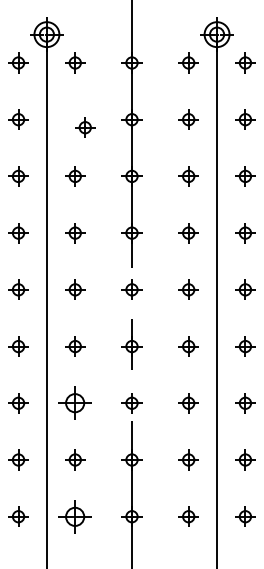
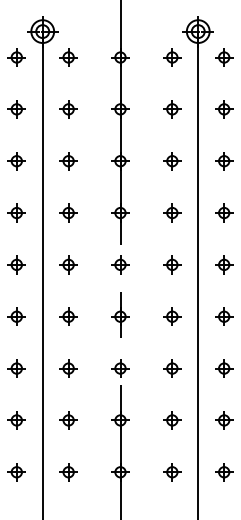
part: (85, 127) -> (68, 109), moved
part: (75, 403) -> (68, 368), size x0.62
part: (75, 516) -> (68, 472), size x0.62

